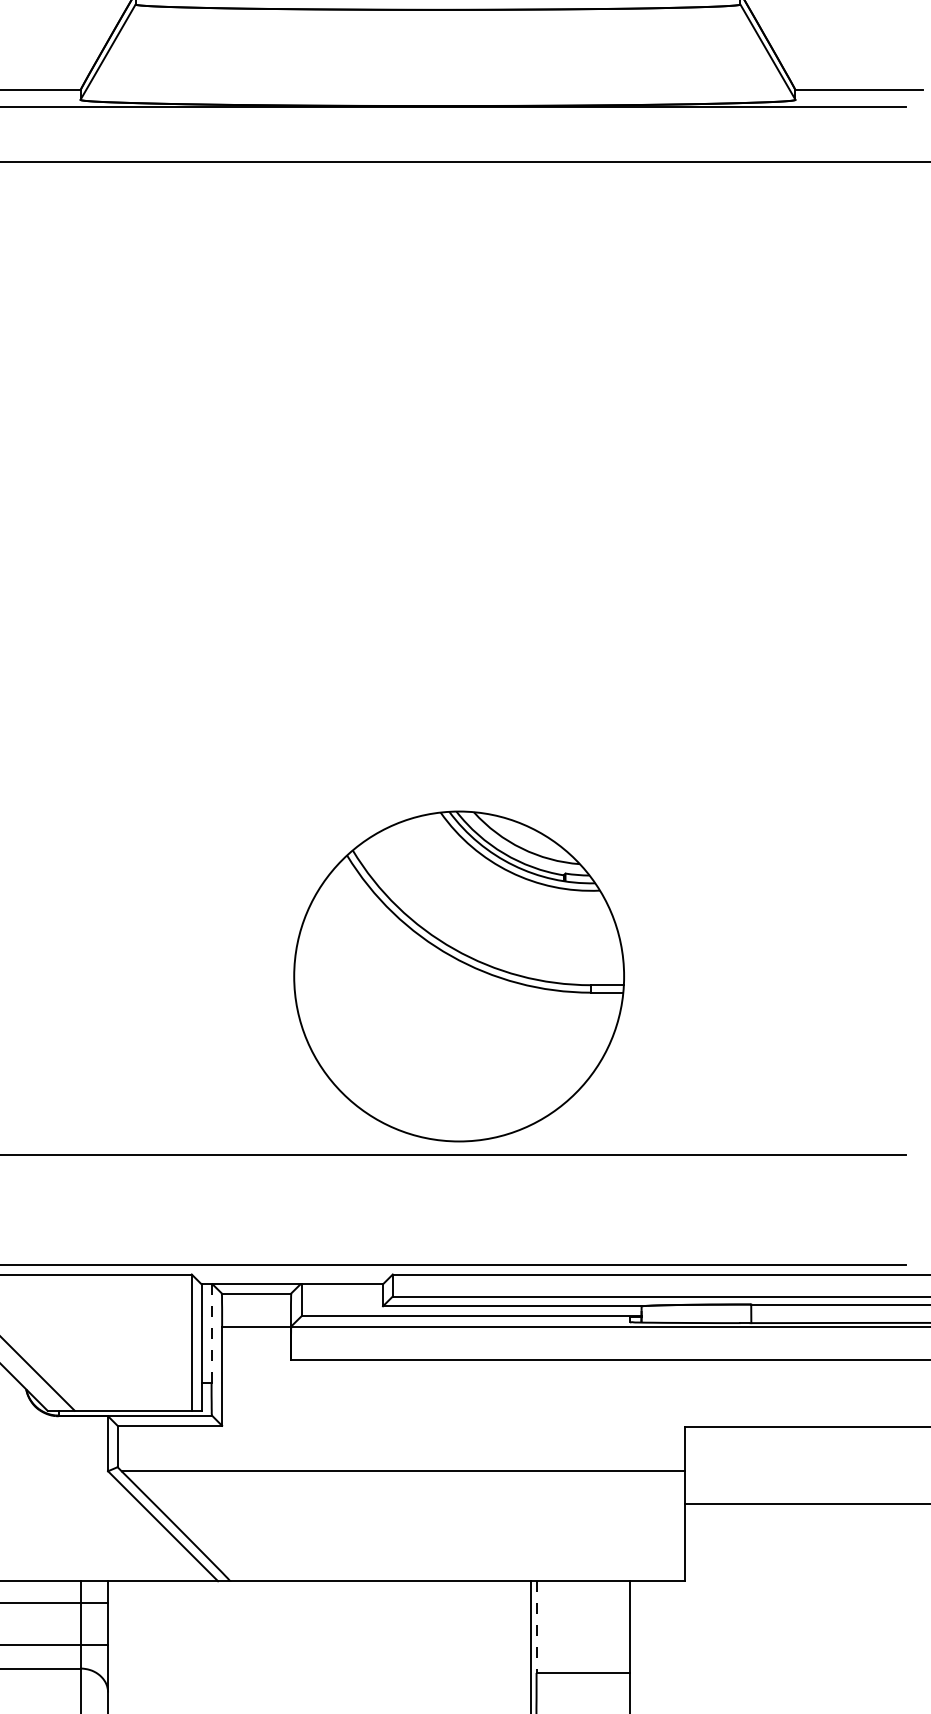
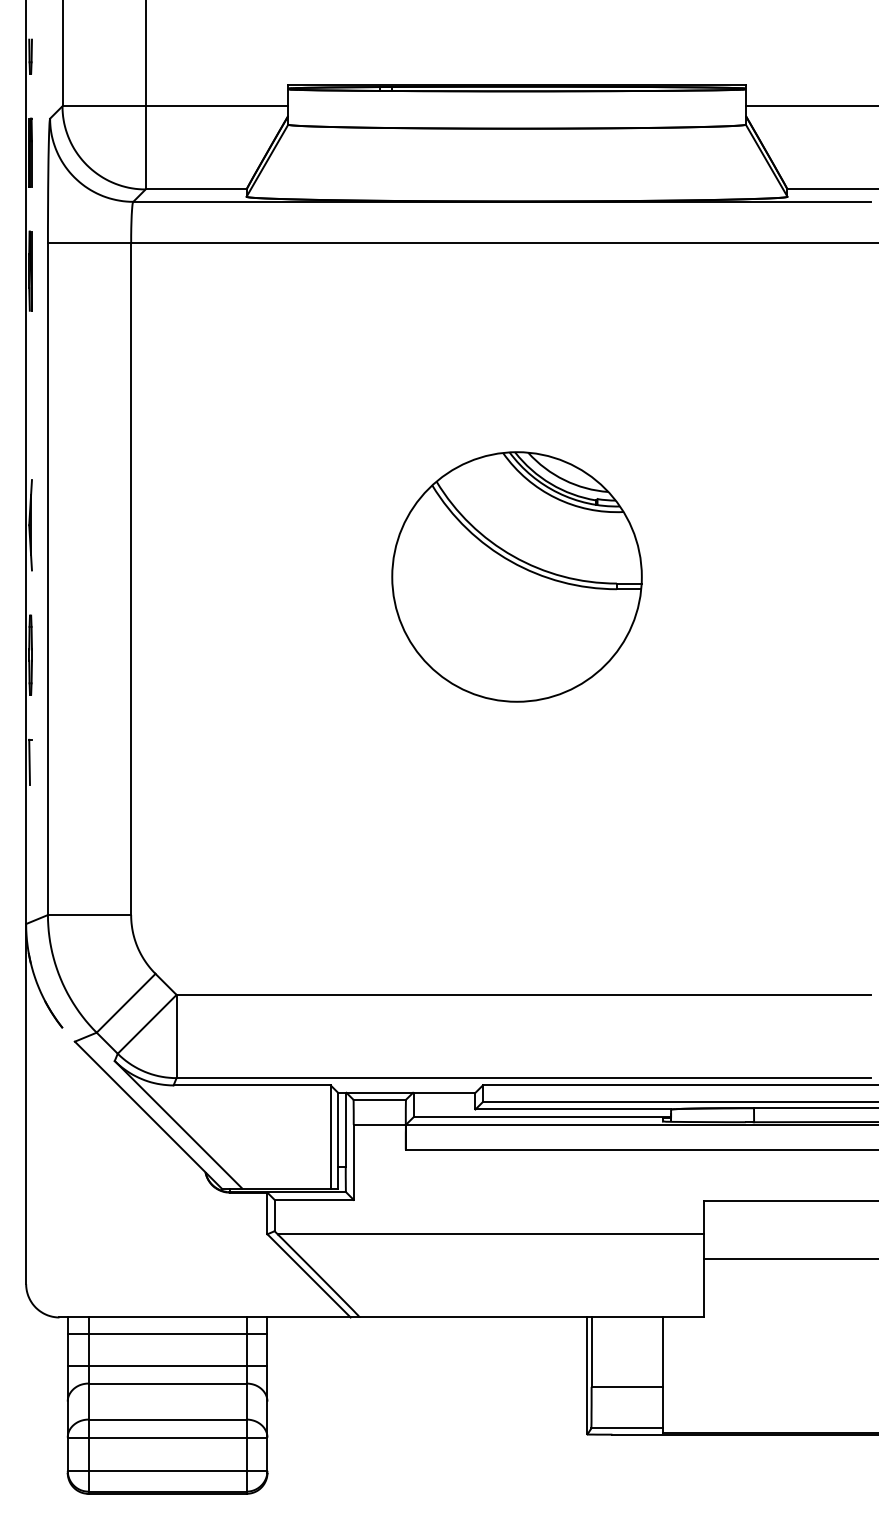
part: (458, 975) -> (516, 576), moved
line: (211, 1332) -> (345, 1129), dashed -> solid
line: (536, 1627) -> (591, 1352), dashed -> solid

